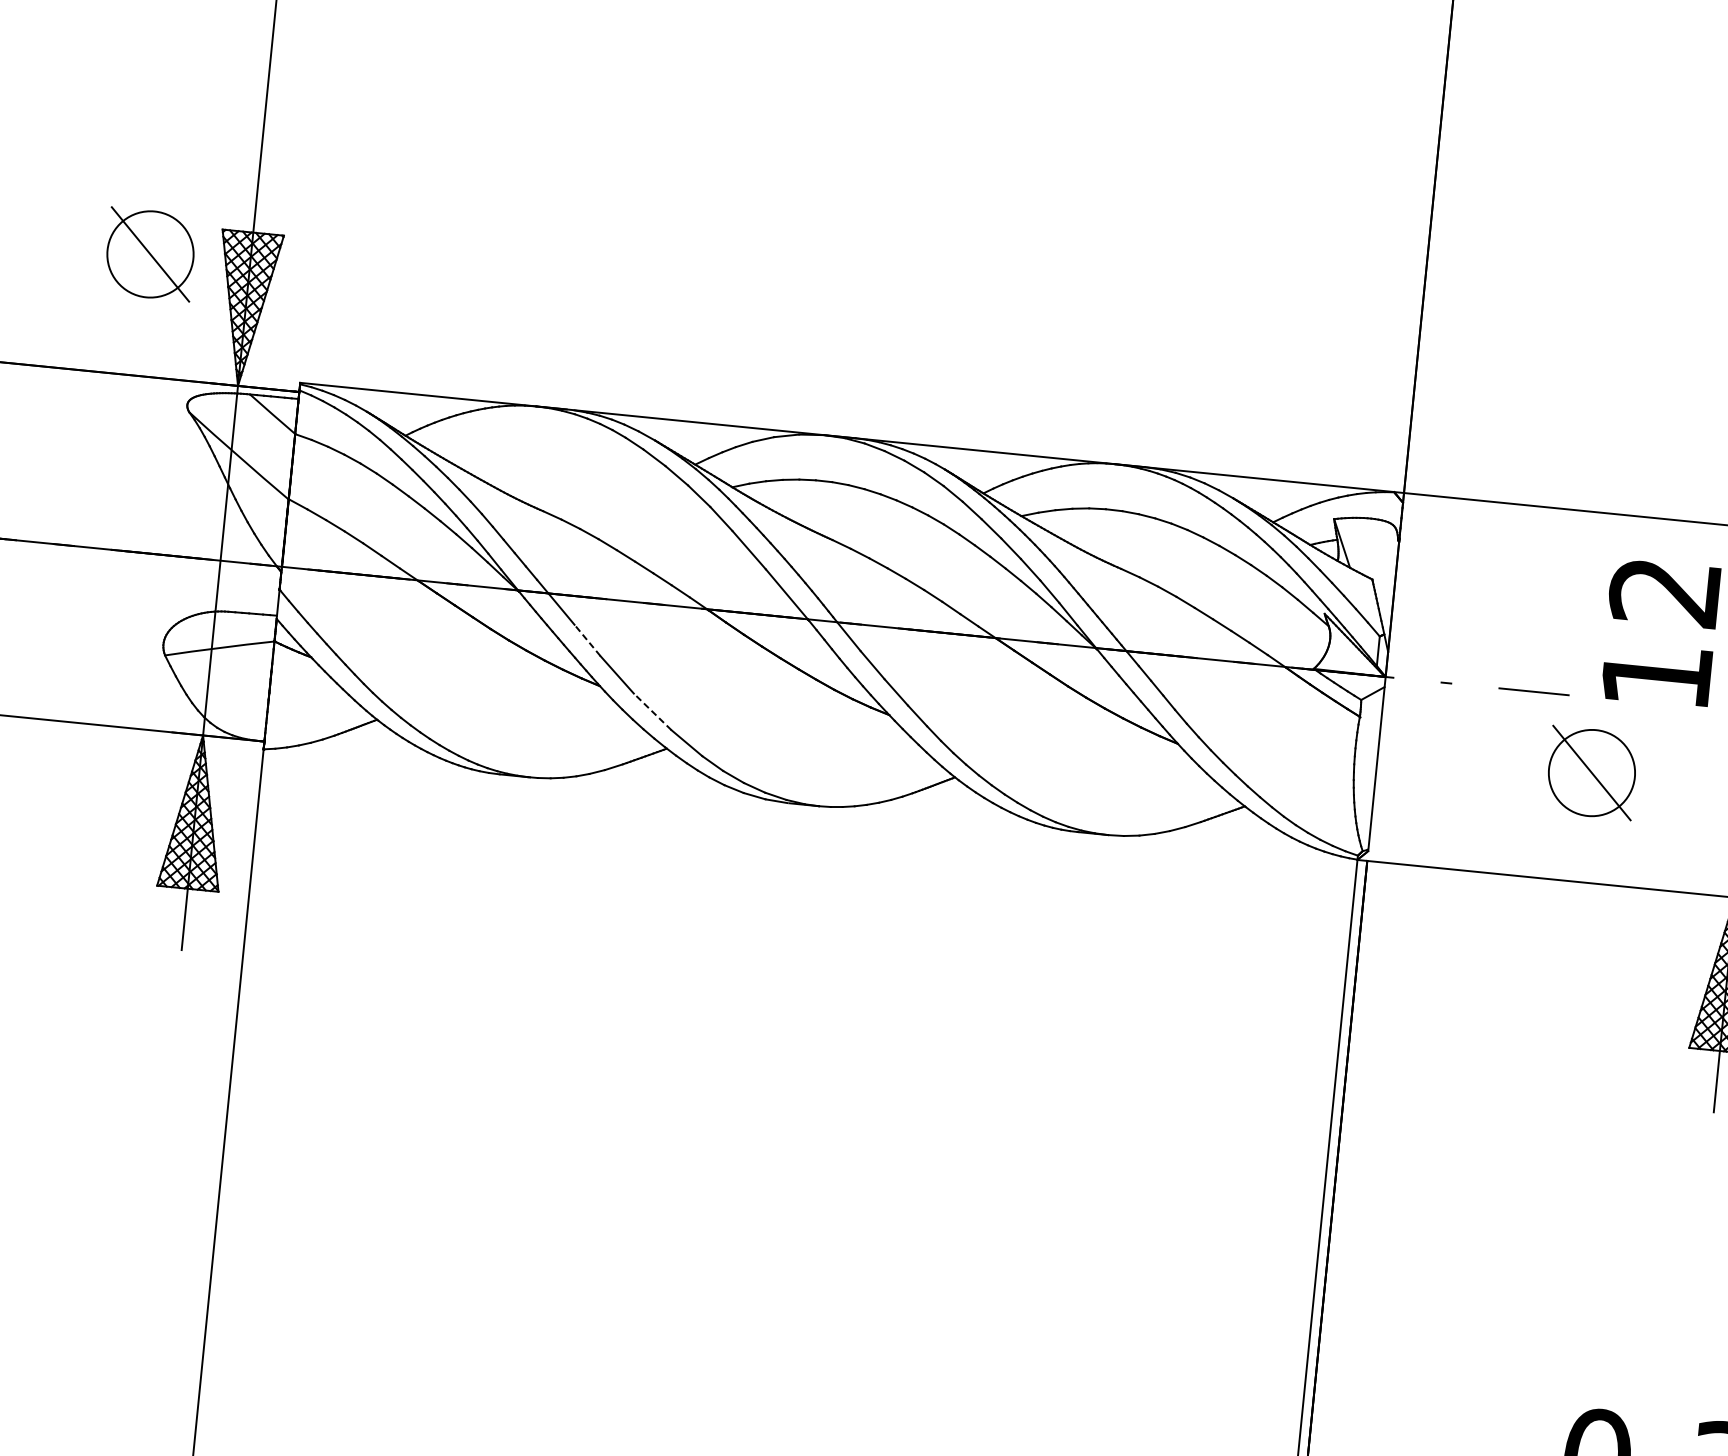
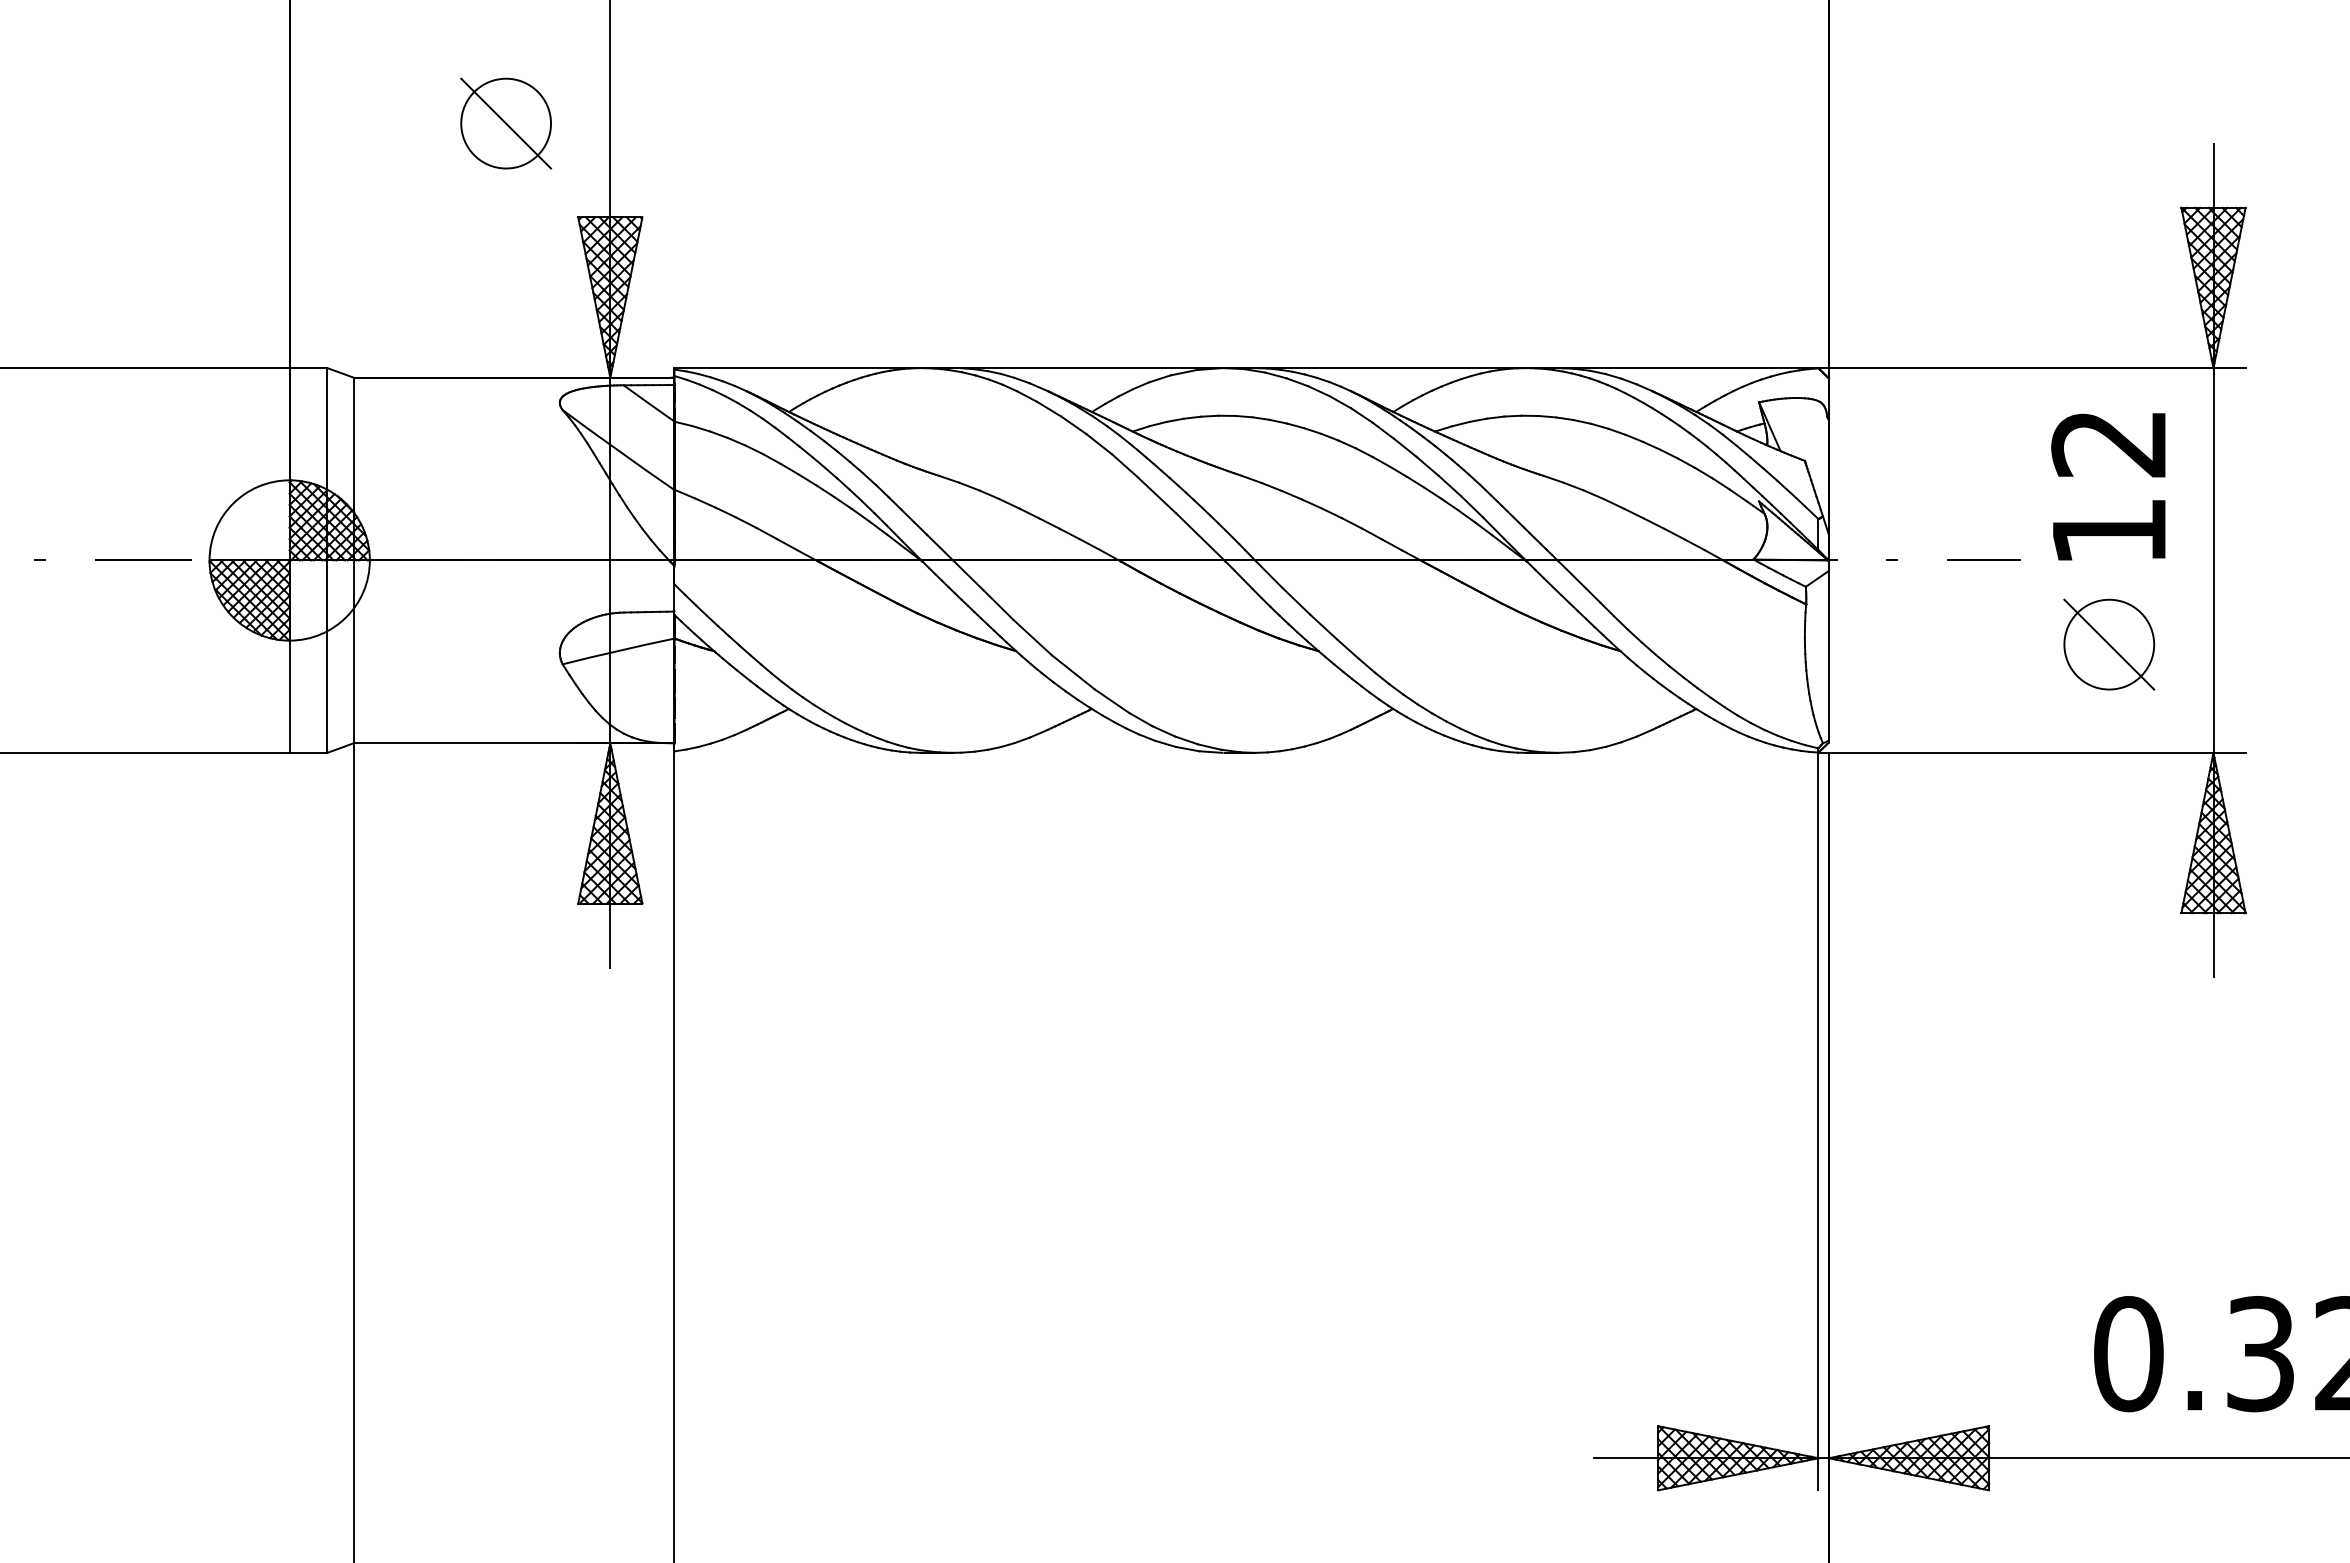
part: (150, 254) -> (506, 123), moved
line: (587, 639) -> (998, 604), dashed -> solid
line: (652, 712) -> (1073, 672), dashed -> solid
part: (1592, 772) -> (2109, 644), moved

